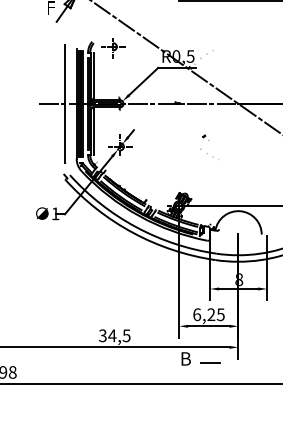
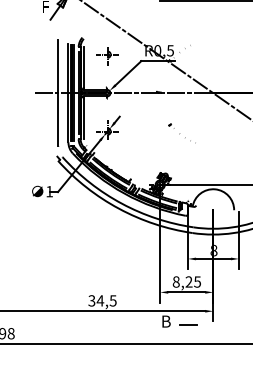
part: (113, 48) -> (107, 56), moved
part: (205, 137) -> (171, 125), moved
text: (197, 314) -> (176, 281), 6,25 -> 8,25

